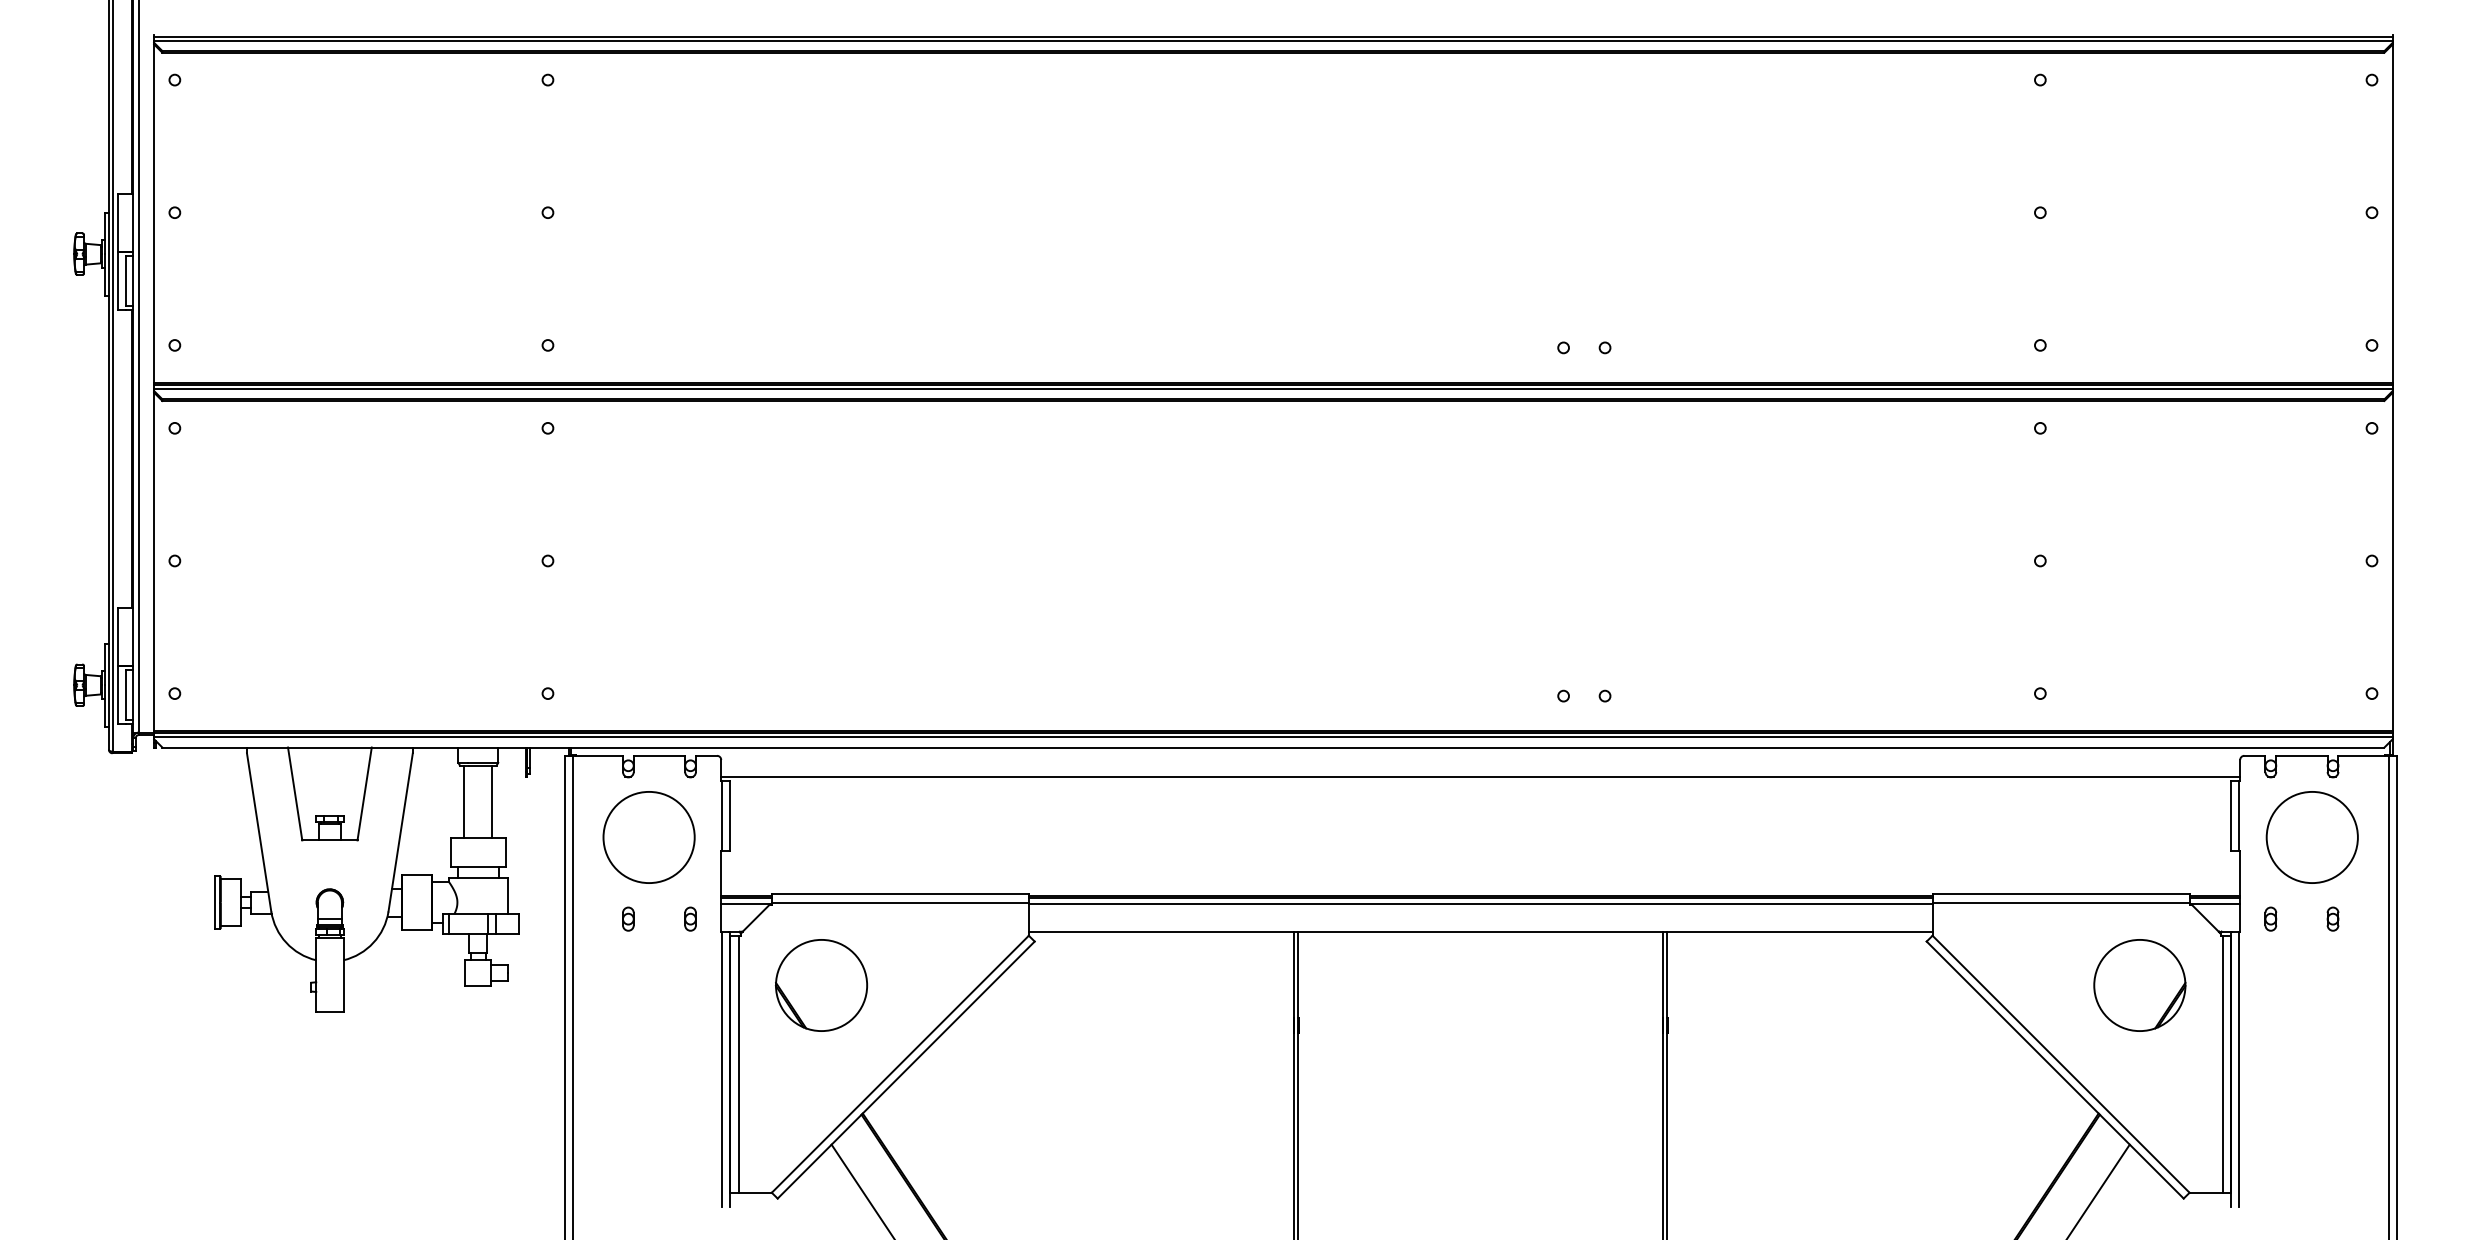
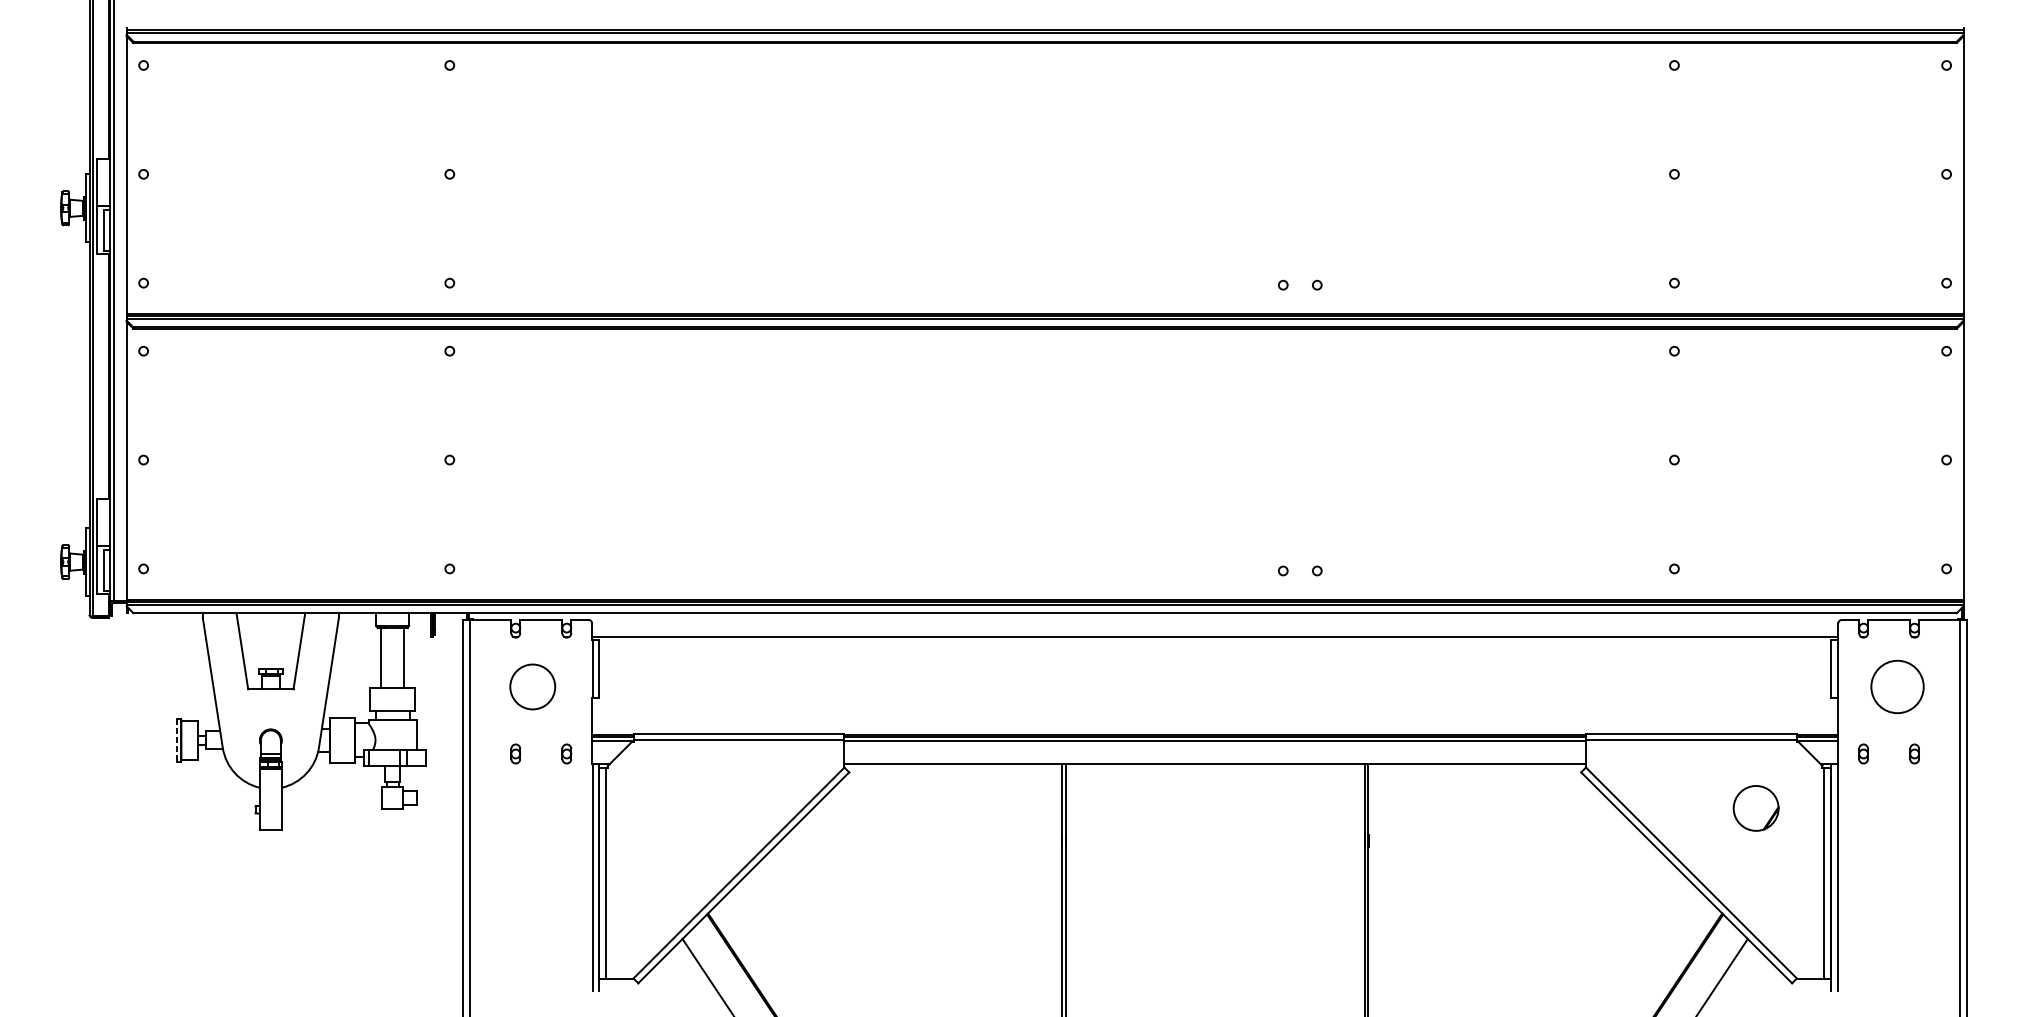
circle: (648, 837) -> (532, 686), size x0.6
circle: (2311, 837) -> (1896, 686), size x0.7
line: (215, 903) -> (176, 741), solid -> dashed
part: (821, 985) -> (674, 808), removed
part: (2139, 985) -> (1755, 808), size x0.6

